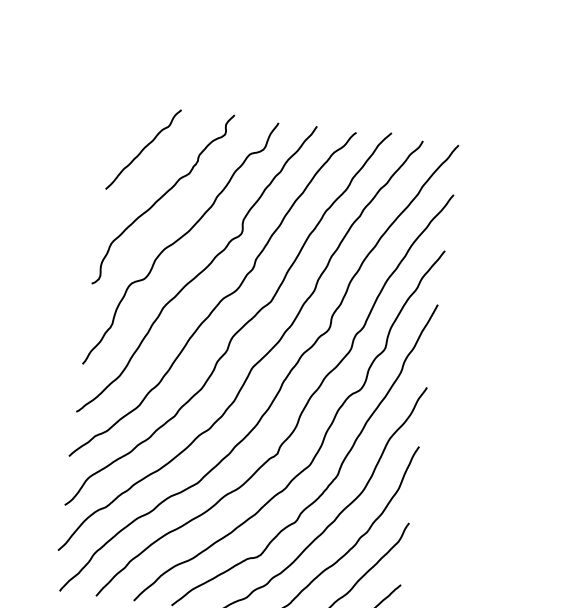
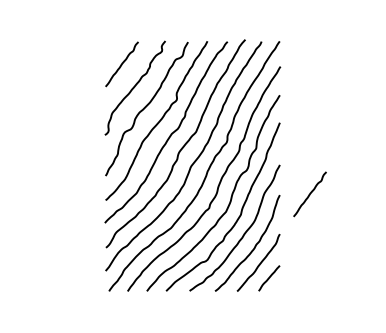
curve: (477, 453) -> (309, 194), added

